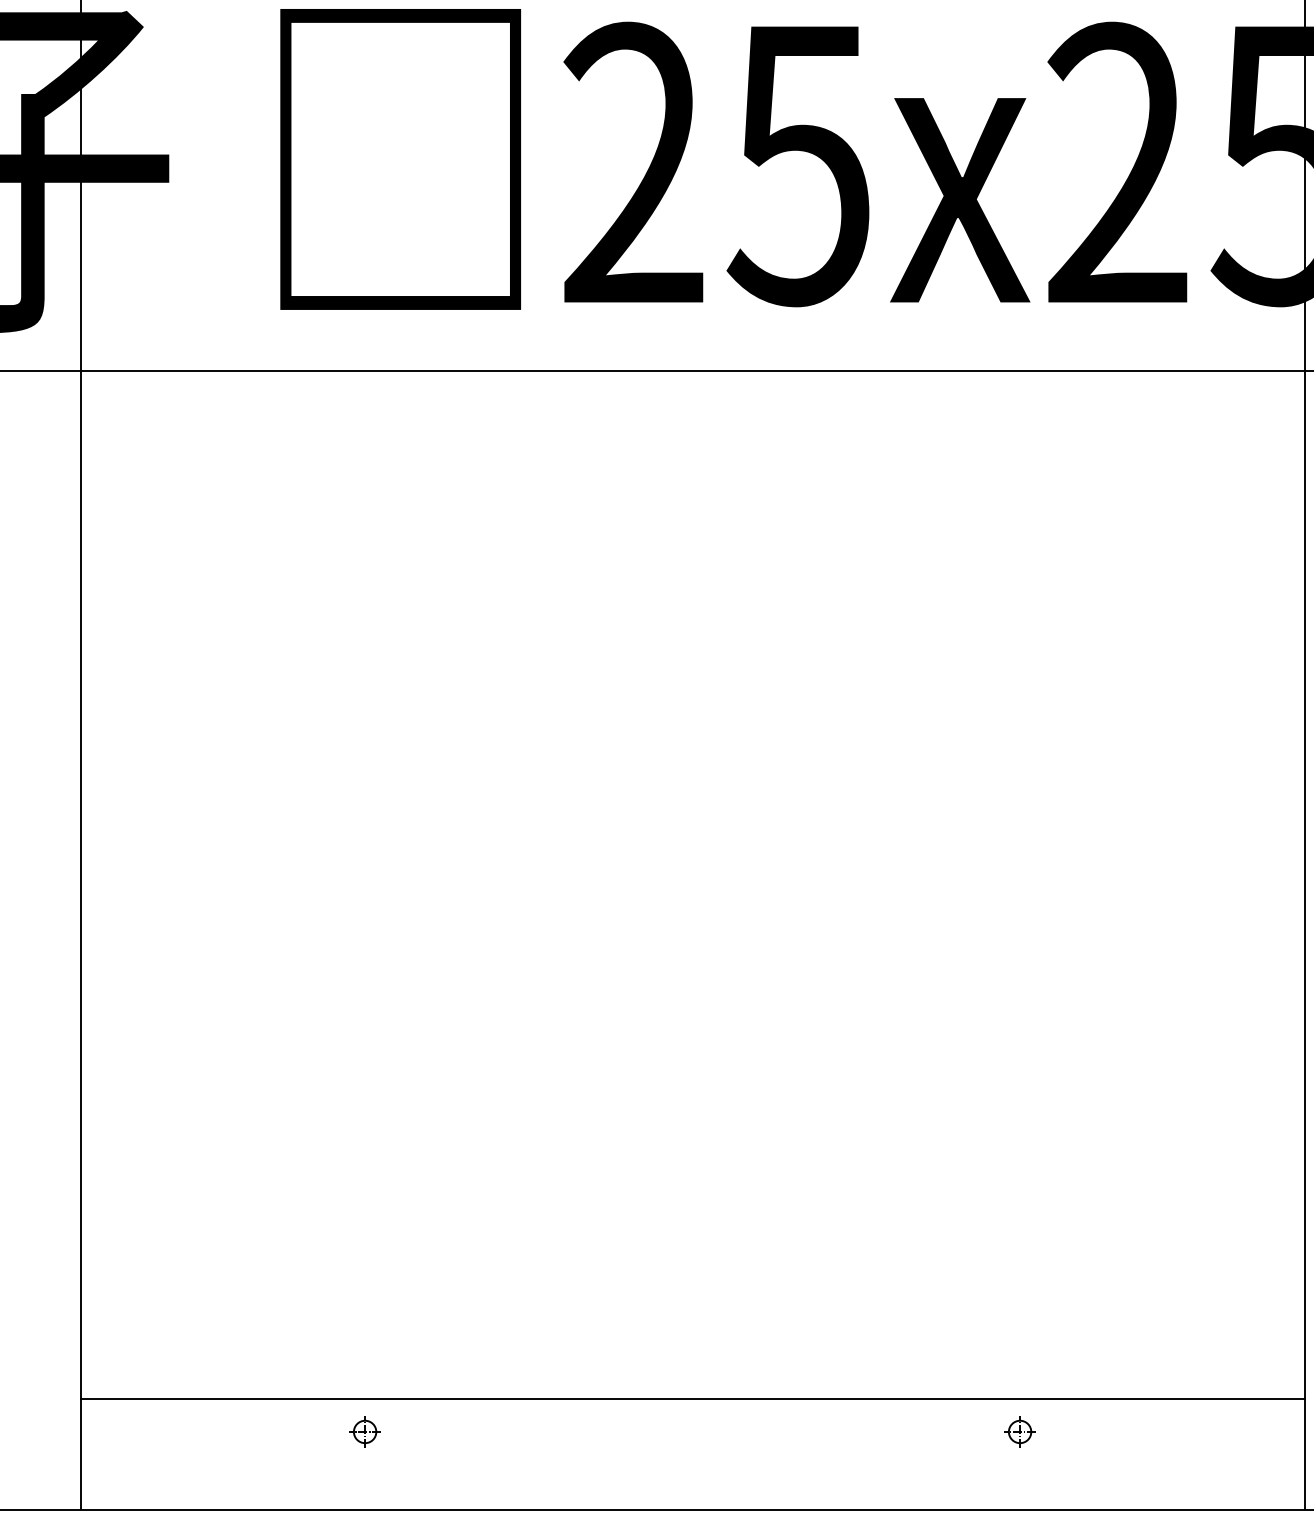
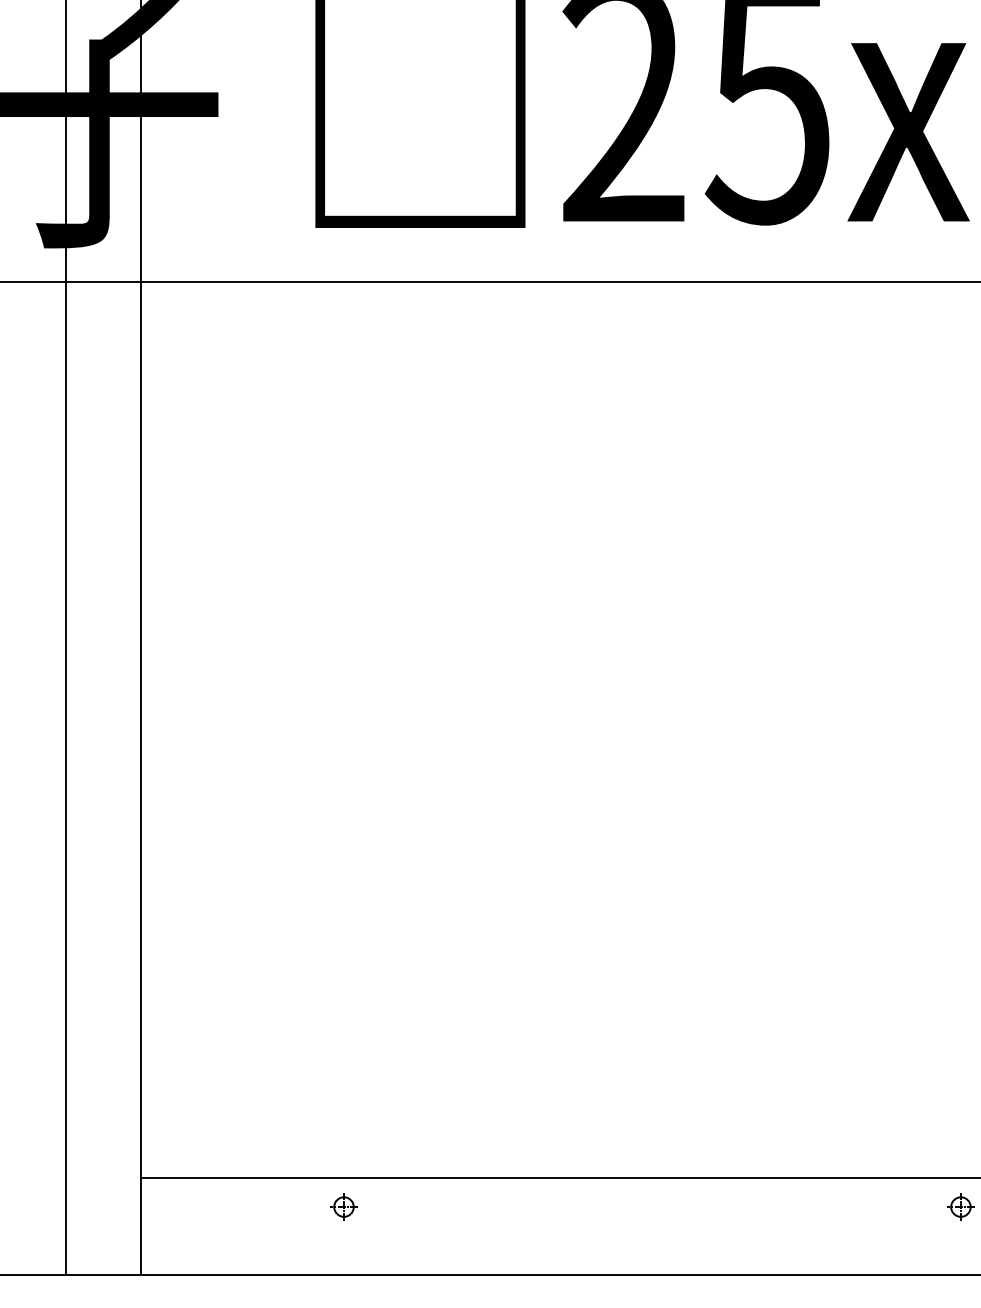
part: (364, 1431) -> (343, 1206), moved

